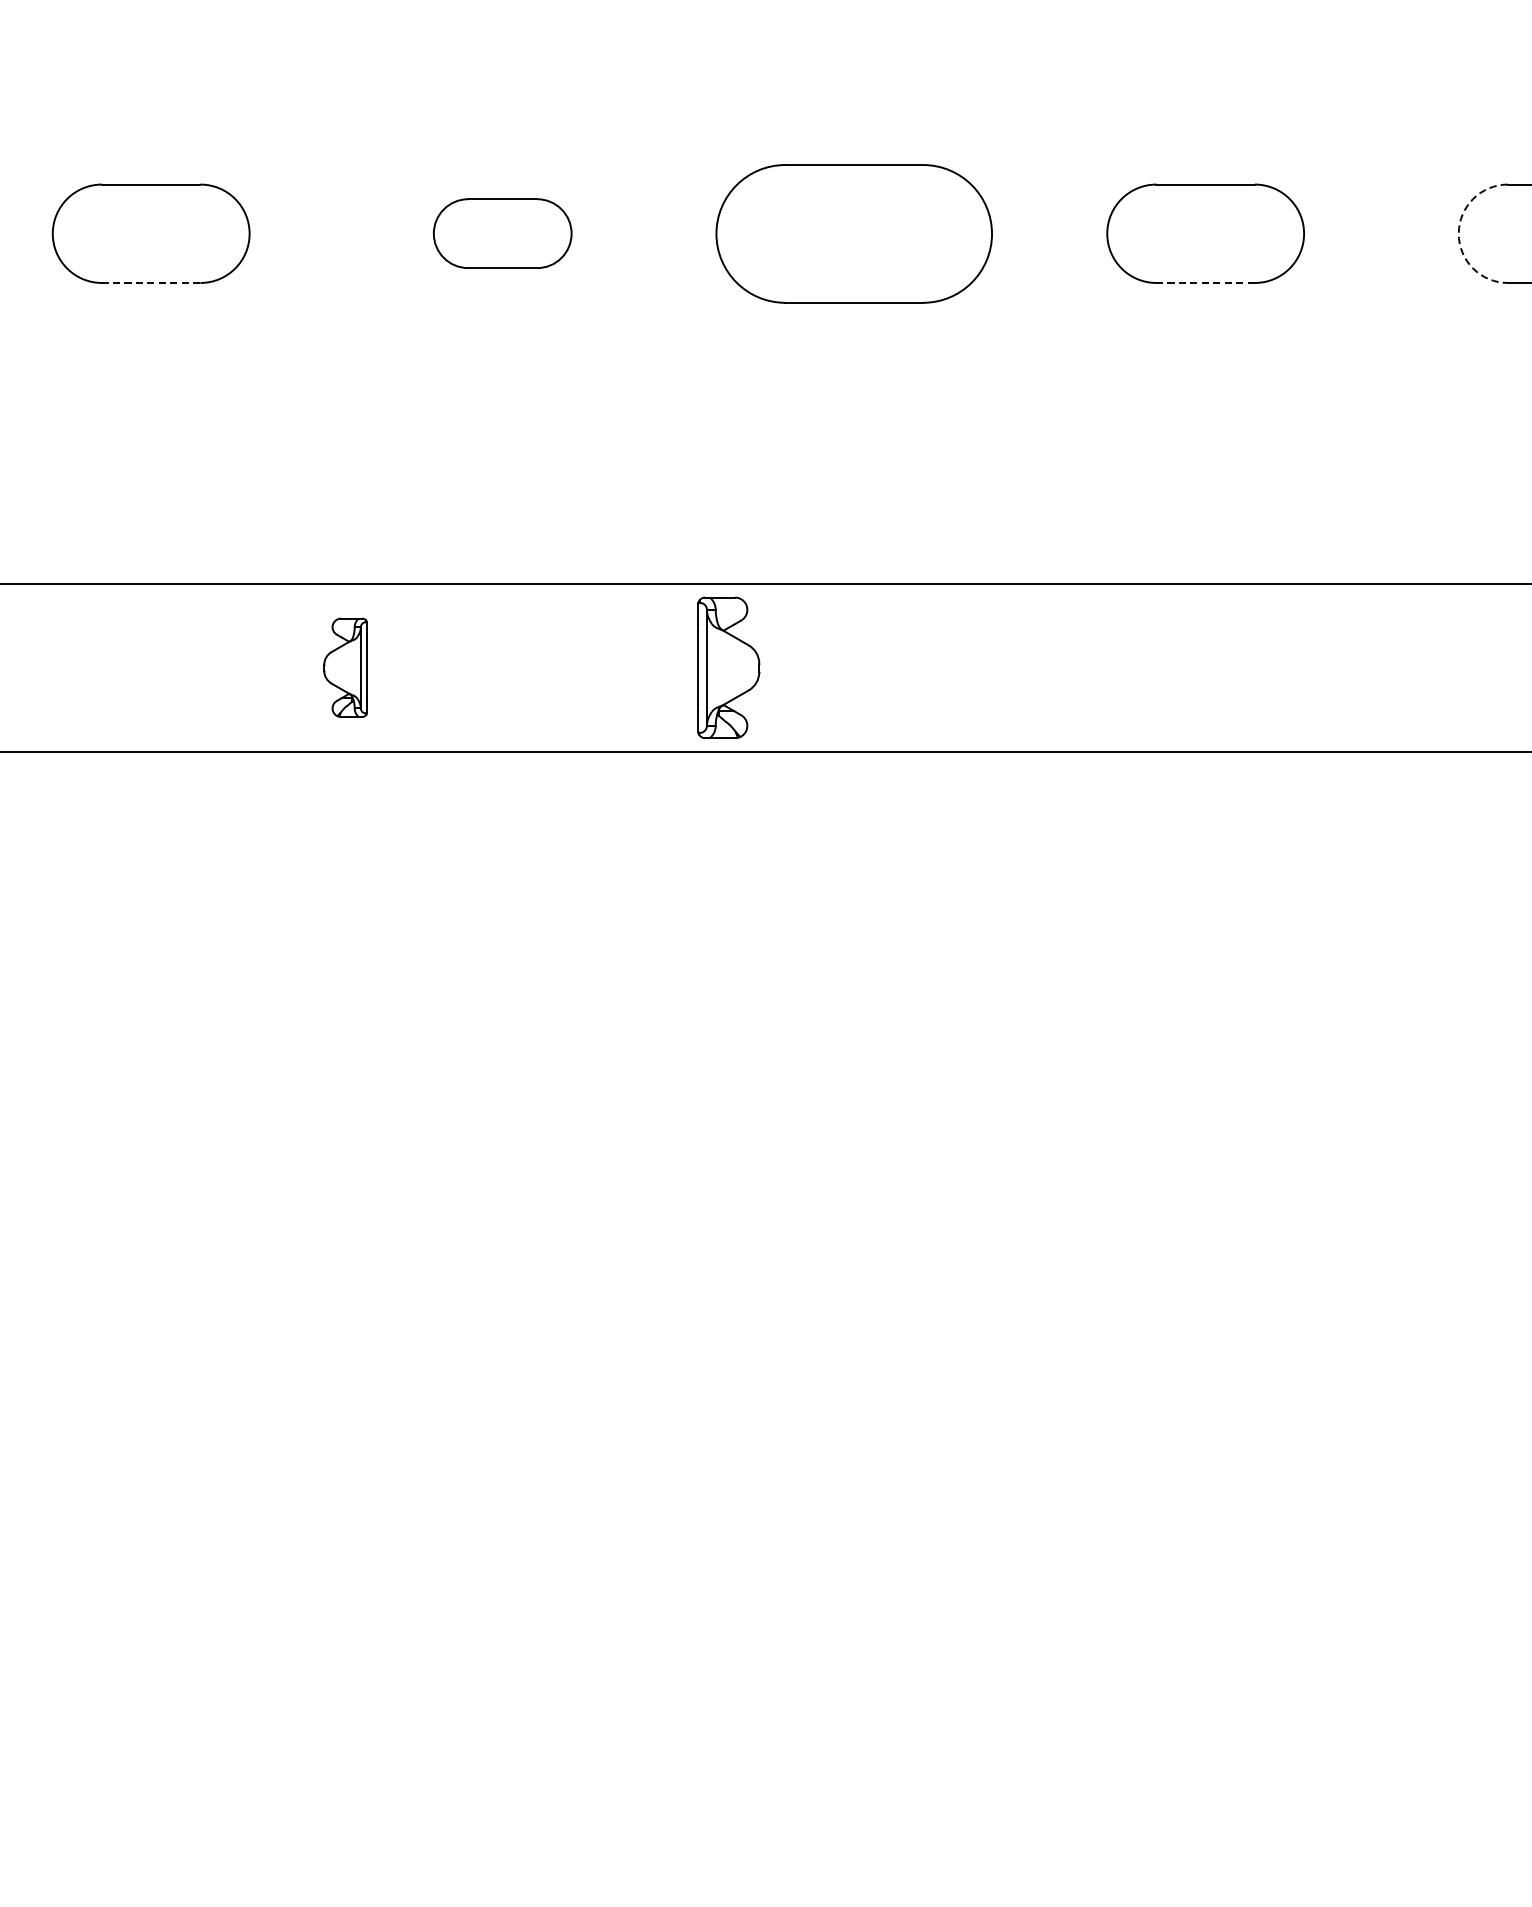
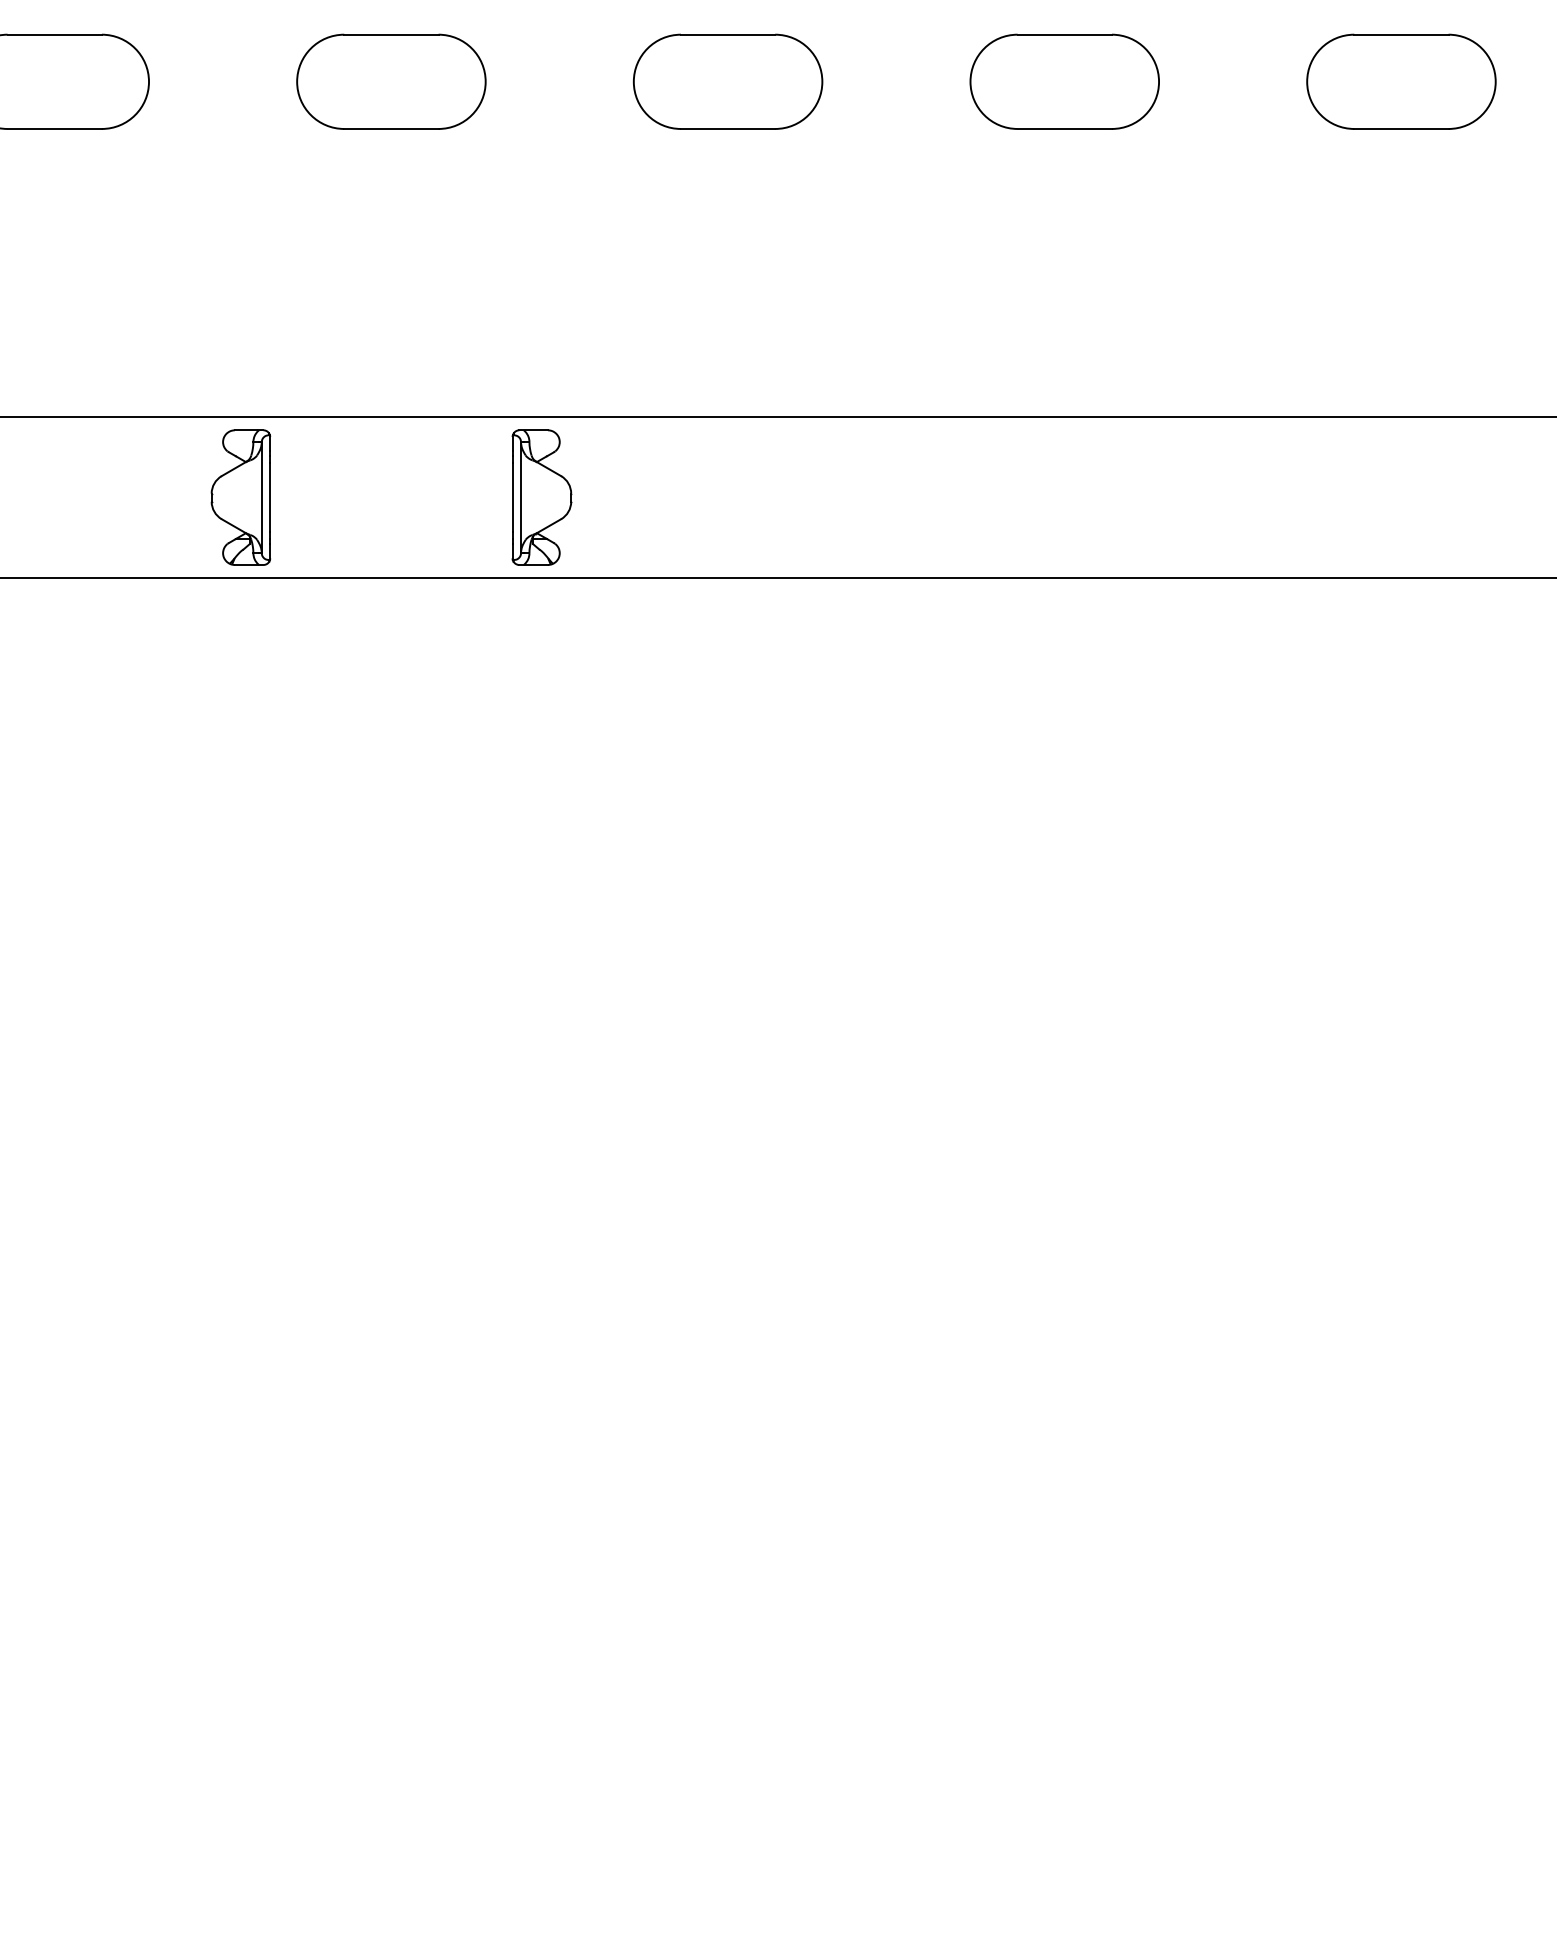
part: (502, 233) -> (391, 81), size x1.43
part: (853, 233) -> (727, 81), size x0.71
arc: (1459, 233) -> (1307, 81), dashed -> solid
line: (150, 282) -> (54, 128), dashed -> solid
line: (1205, 282) -> (1064, 128), dashed -> solid
part: (345, 667) -> (240, 497), size x1.43
part: (728, 667) -> (541, 497), moved

